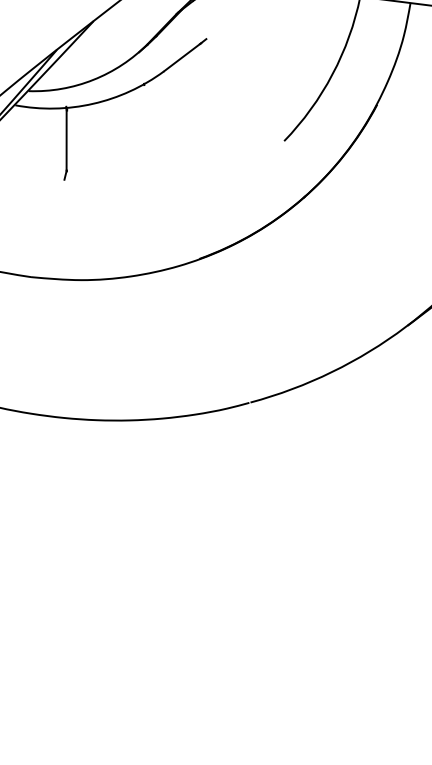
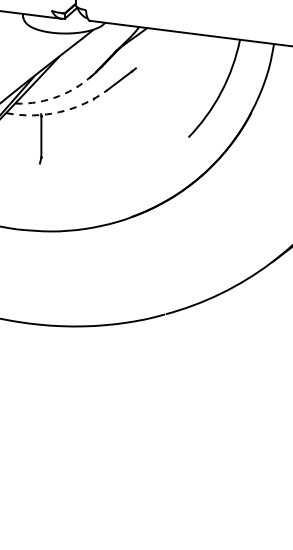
arc: (93, 80) -> (59, 96), solid -> dashed
arc: (93, 104) -> (59, 112), solid -> dashed

